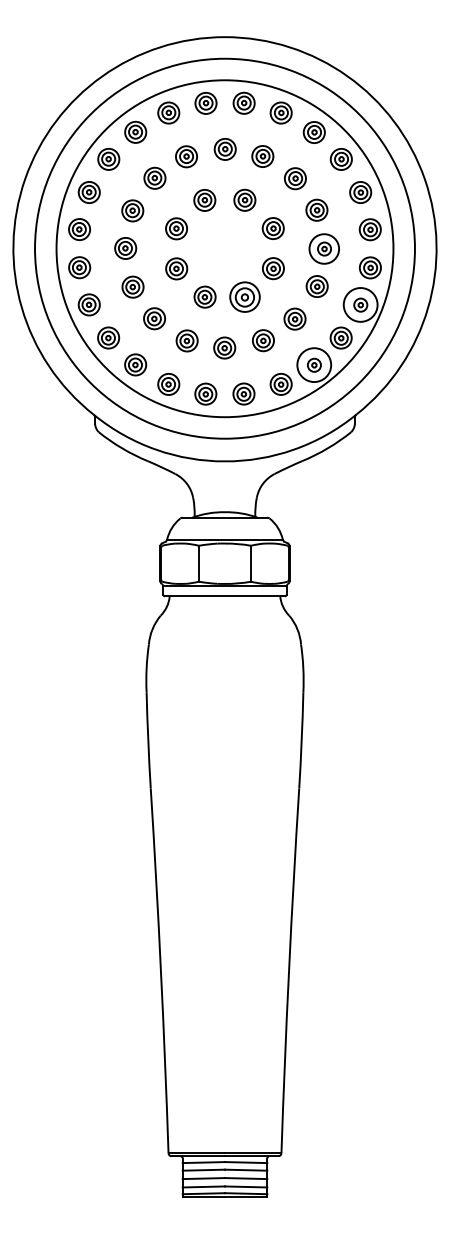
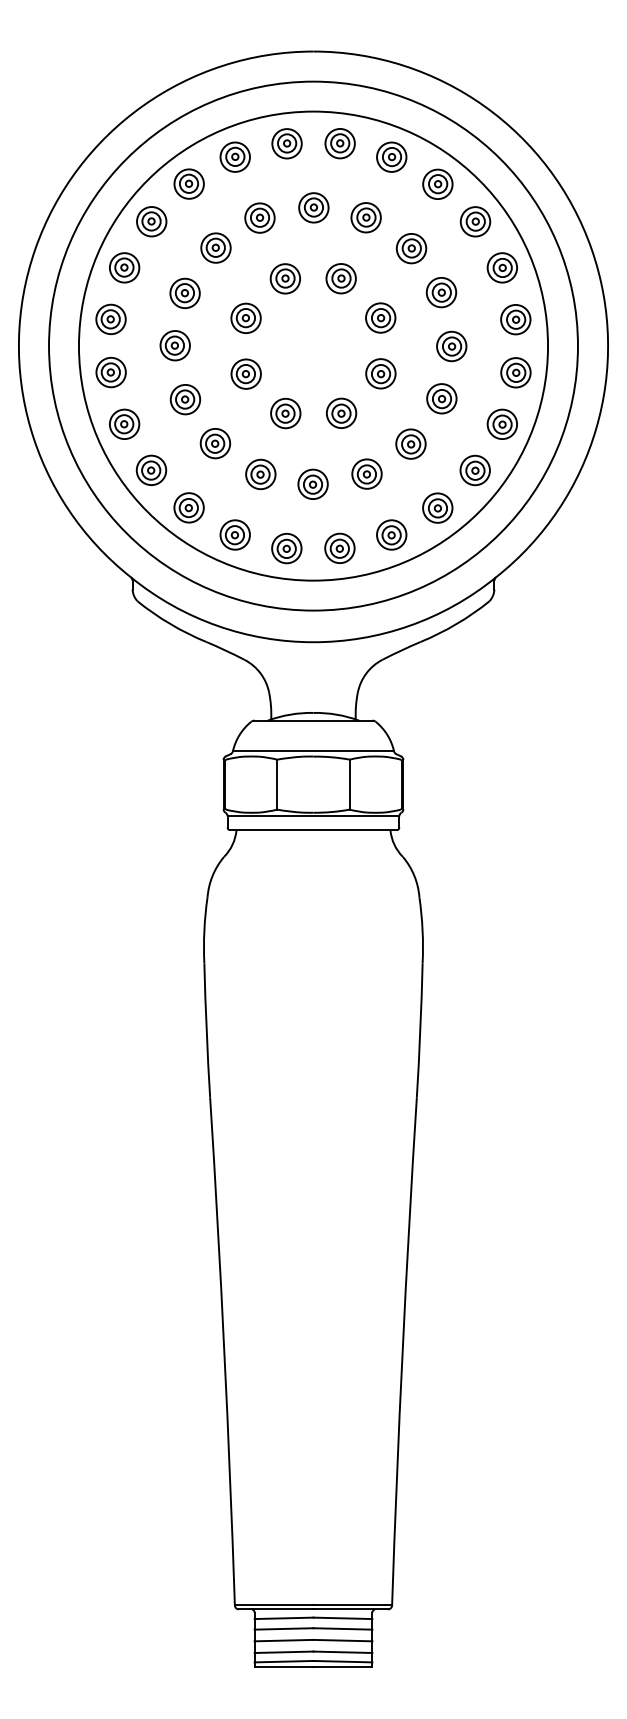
circle: (324, 249) -> (451, 346), size x0.71
part: (245, 296) -> (341, 412), size x0.71
circle: (360, 305) -> (502, 424), size x0.62
circle: (314, 364) -> (437, 507), size x0.62

